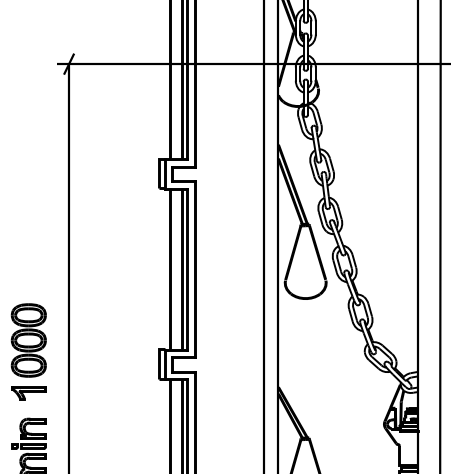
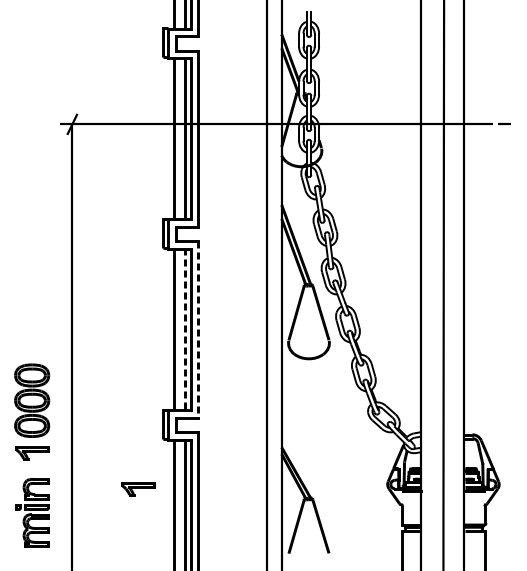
line: (181, 268) -> (184, 328), solid -> dashed
line: (195, 269) -> (198, 329), solid -> dashed
part: (135, 429) -> (138, 489), added

